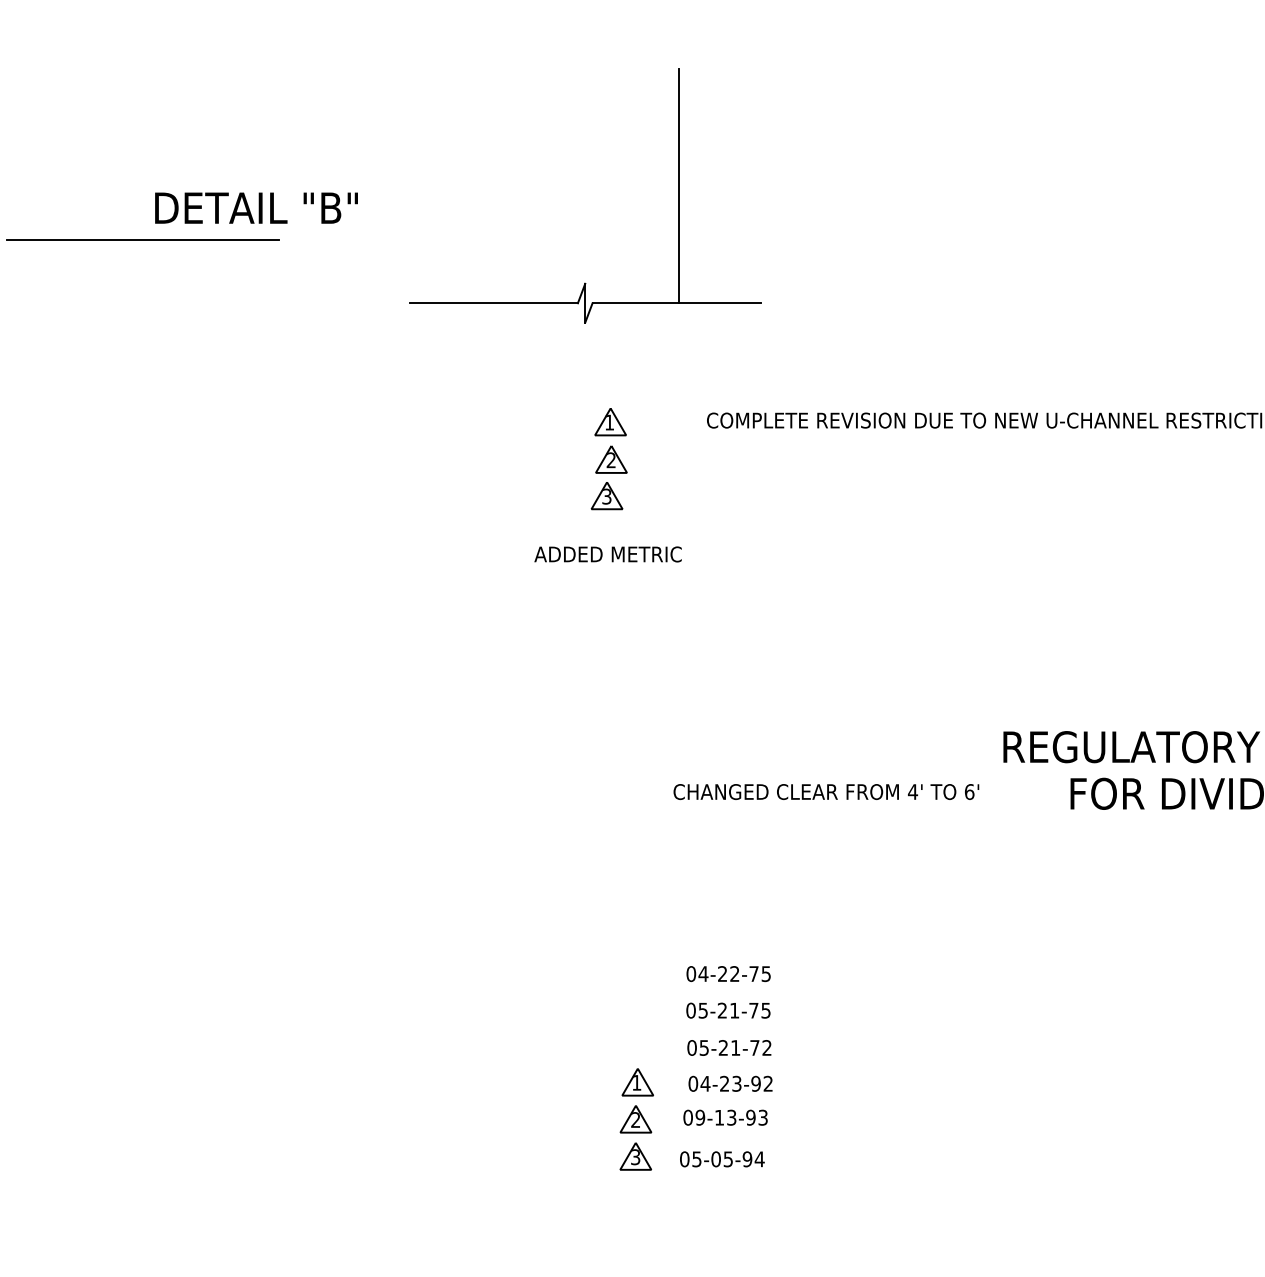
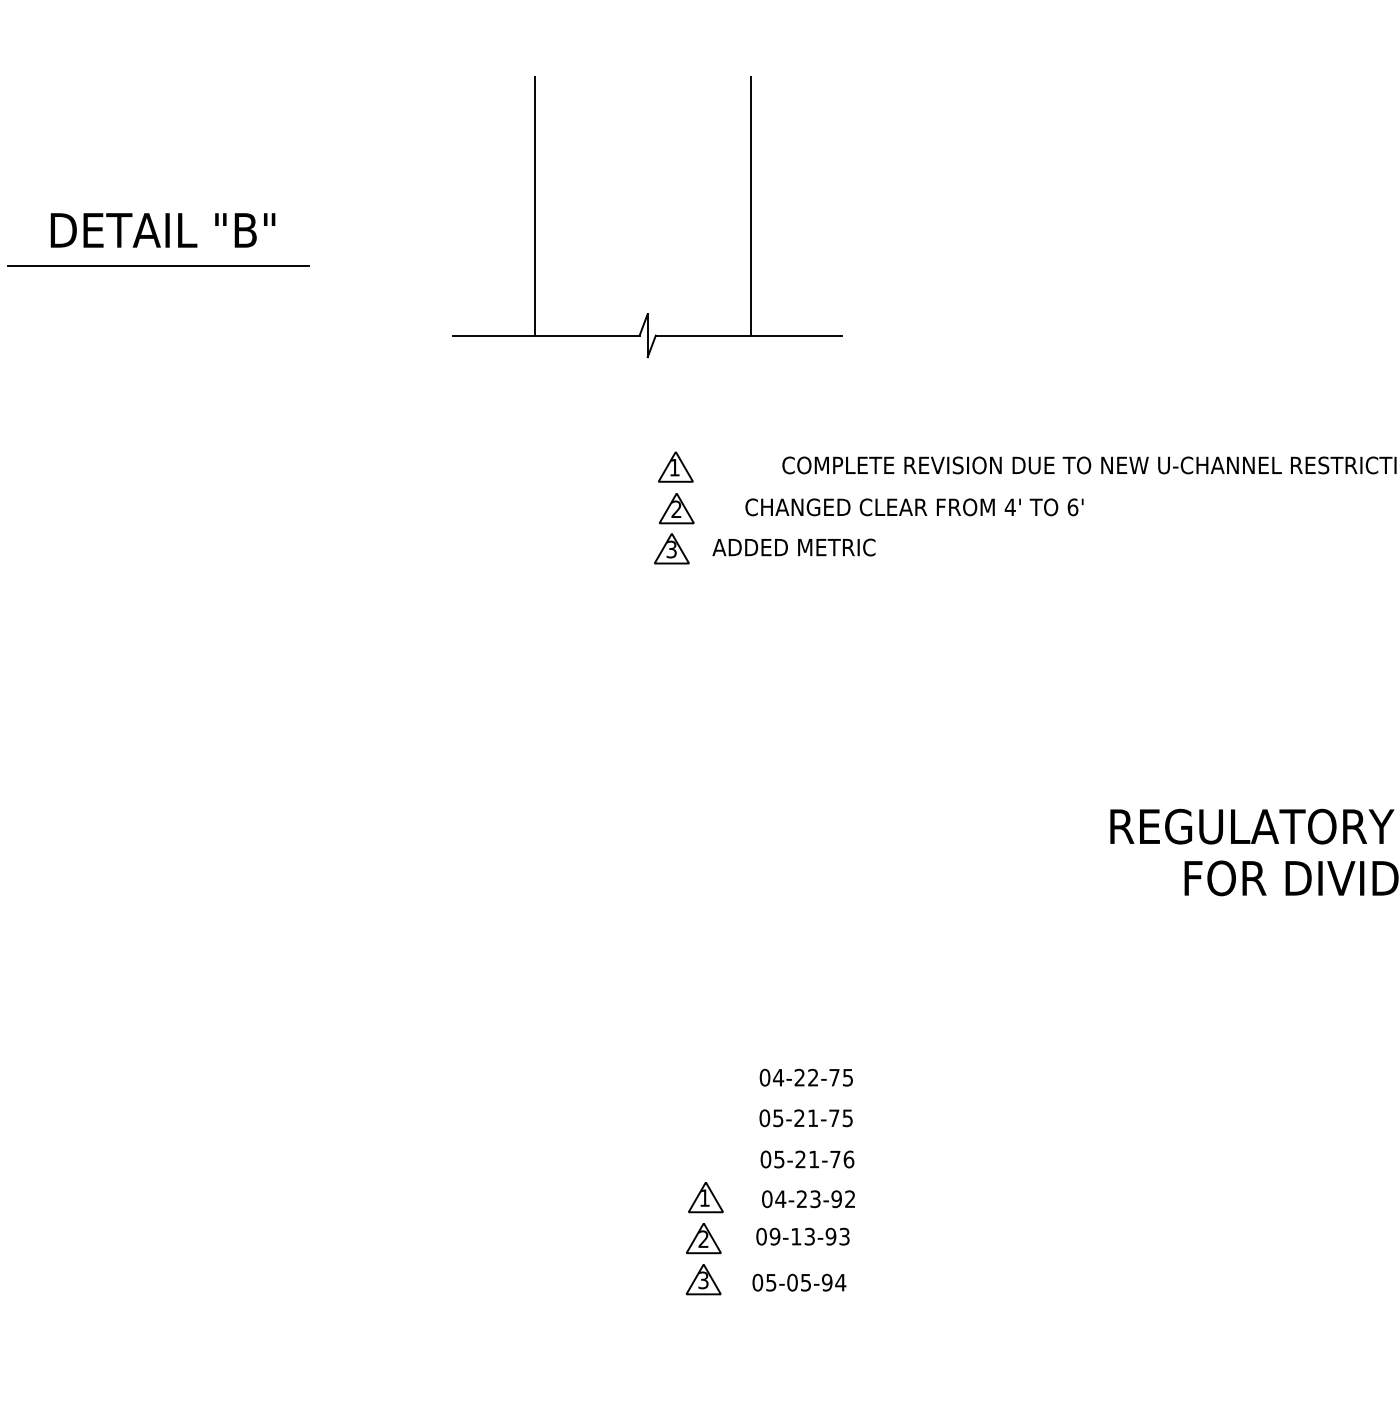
line: (482, 185) -> (534, 205), added
text: (256, 208) -> (162, 230), moved
text: (607, 554) -> (793, 547), moved
text: (826, 792) -> (914, 507), moved
text: (766, 1047) -> (848, 1159), 05-21-72 -> 05-21-76

